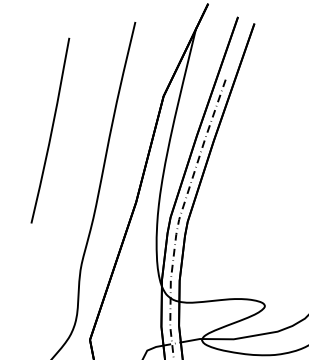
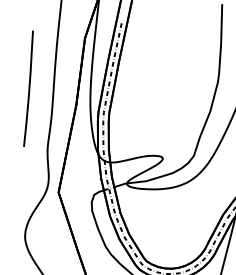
line: (50, 130) -> (28, 88), moved

